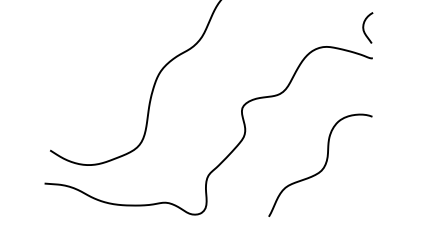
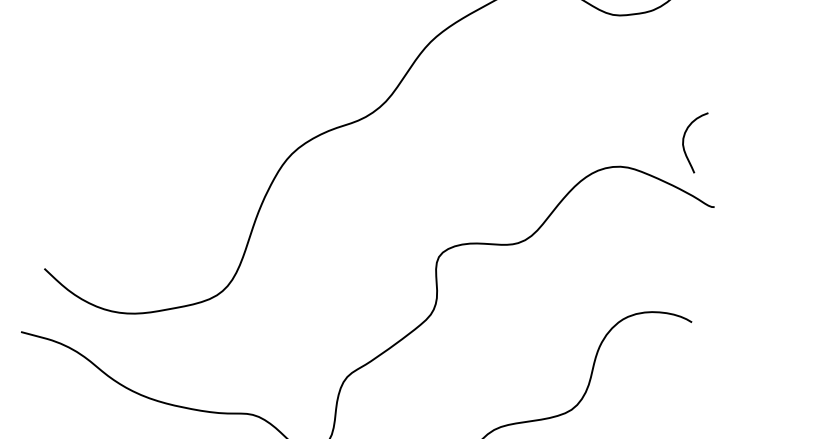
curve: (364, 27) -> (685, 139), moved

